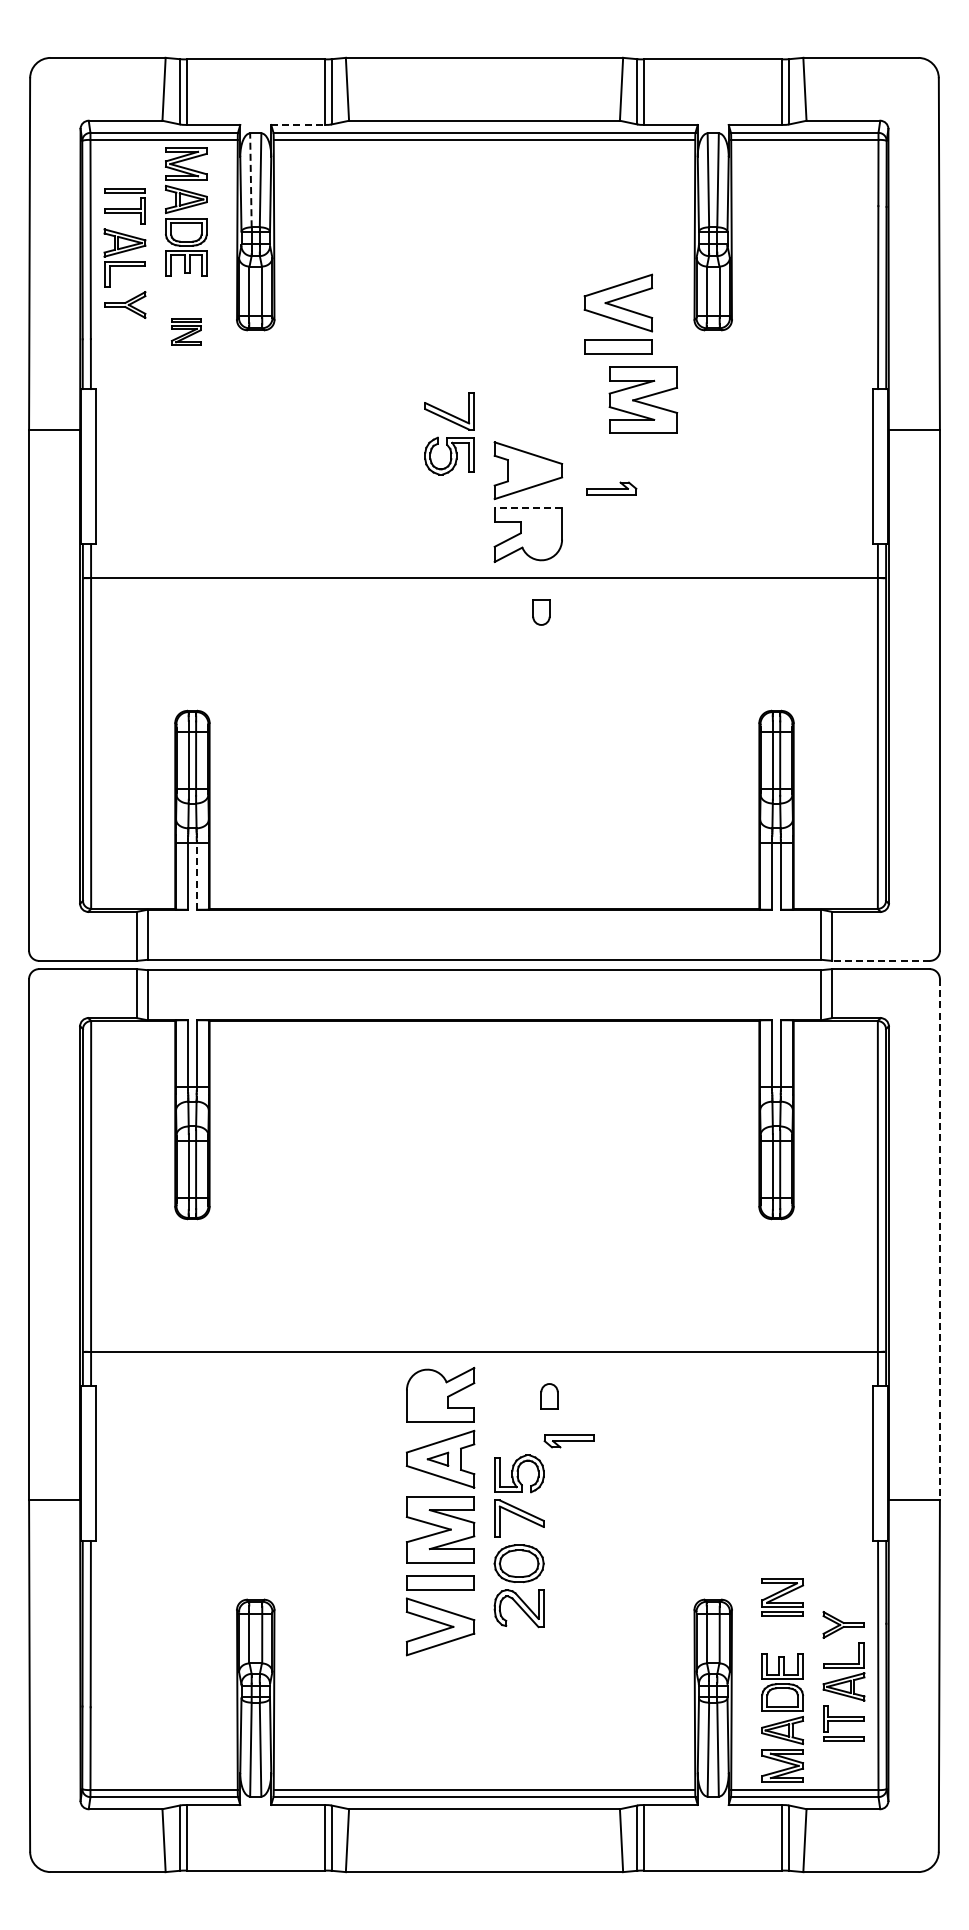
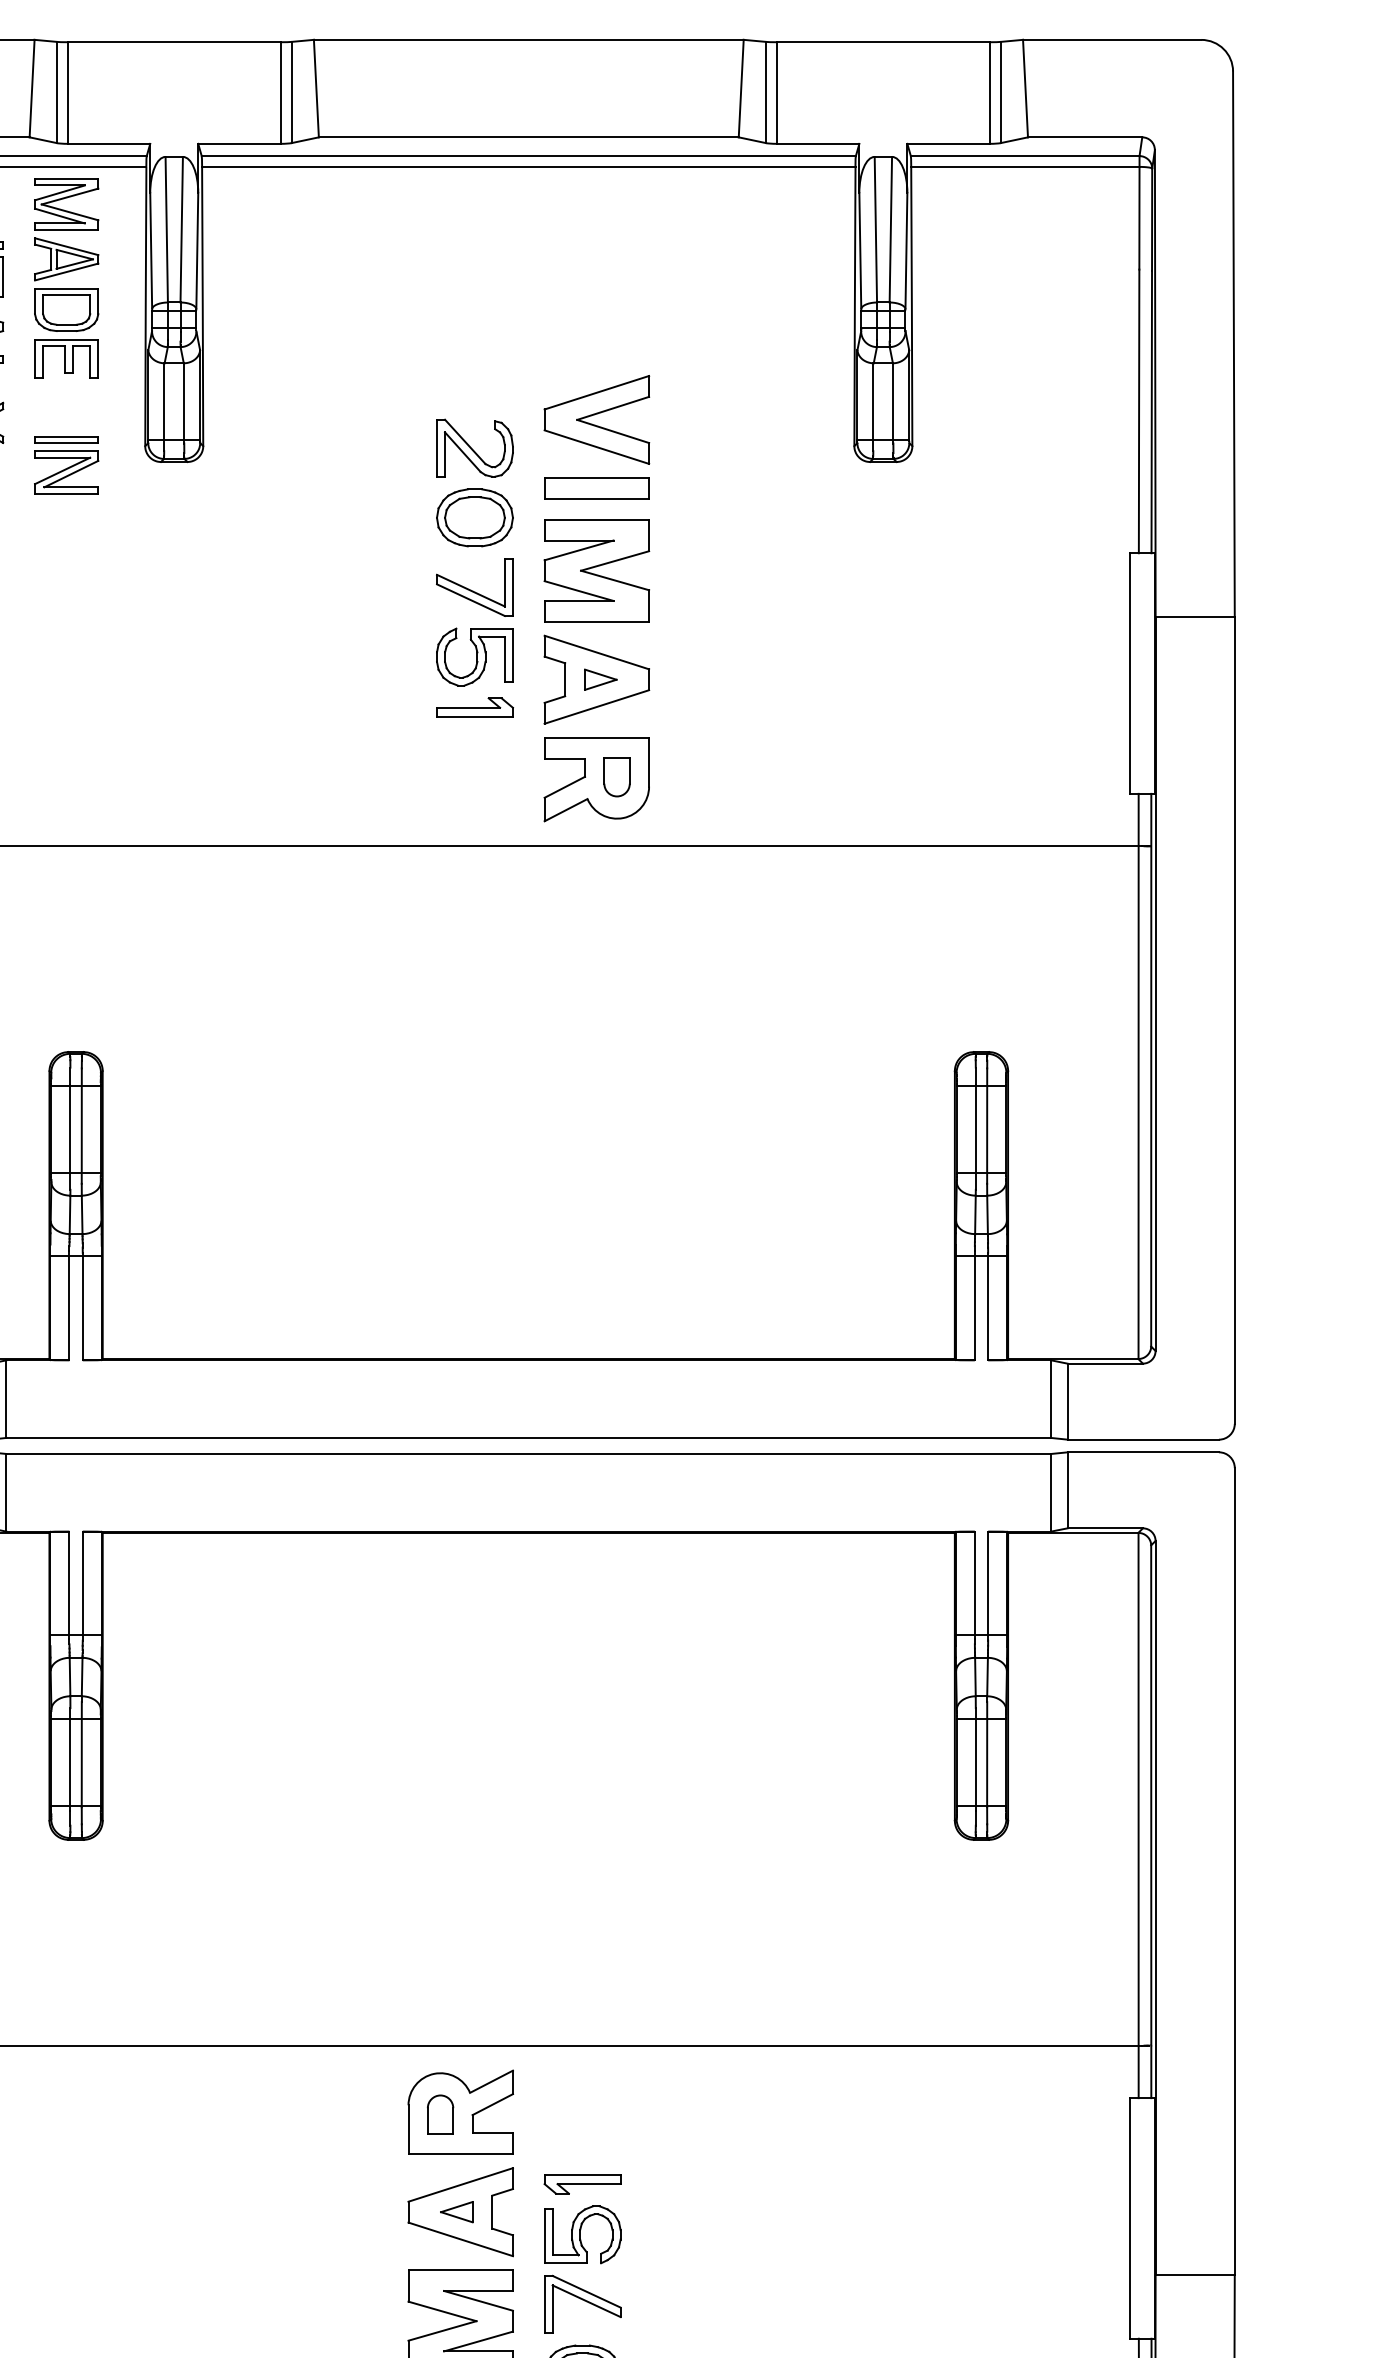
line: (297, 124) -> (238, 143), dashed -> solid
line: (250, 180) -> (166, 229), dashed -> solid
part: (618, 313) -> (597, 436), moved
part: (185, 332) -> (65, 465), size x1.43
part: (449, 343) -> (474, 482), added
part: (643, 399) -> (597, 569), moved
part: (530, 470) -> (600, 679), added
part: (611, 488) -> (474, 707), moved
line: (528, 508) -> (597, 738), dashed -> solid
part: (541, 612) -> (617, 777), moved
line: (196, 875) -> (82, 1307), dashed -> solid
line: (880, 960) -> (1142, 1438), dashed -> solid
line: (939, 1240) -> (1234, 1873), dashed -> solid
part: (549, 1396) -> (440, 2114), moved
part: (568, 1441) -> (581, 2184), moved

